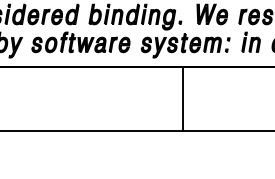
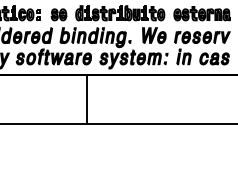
line: (183, 98) -> (87, 99), moved

